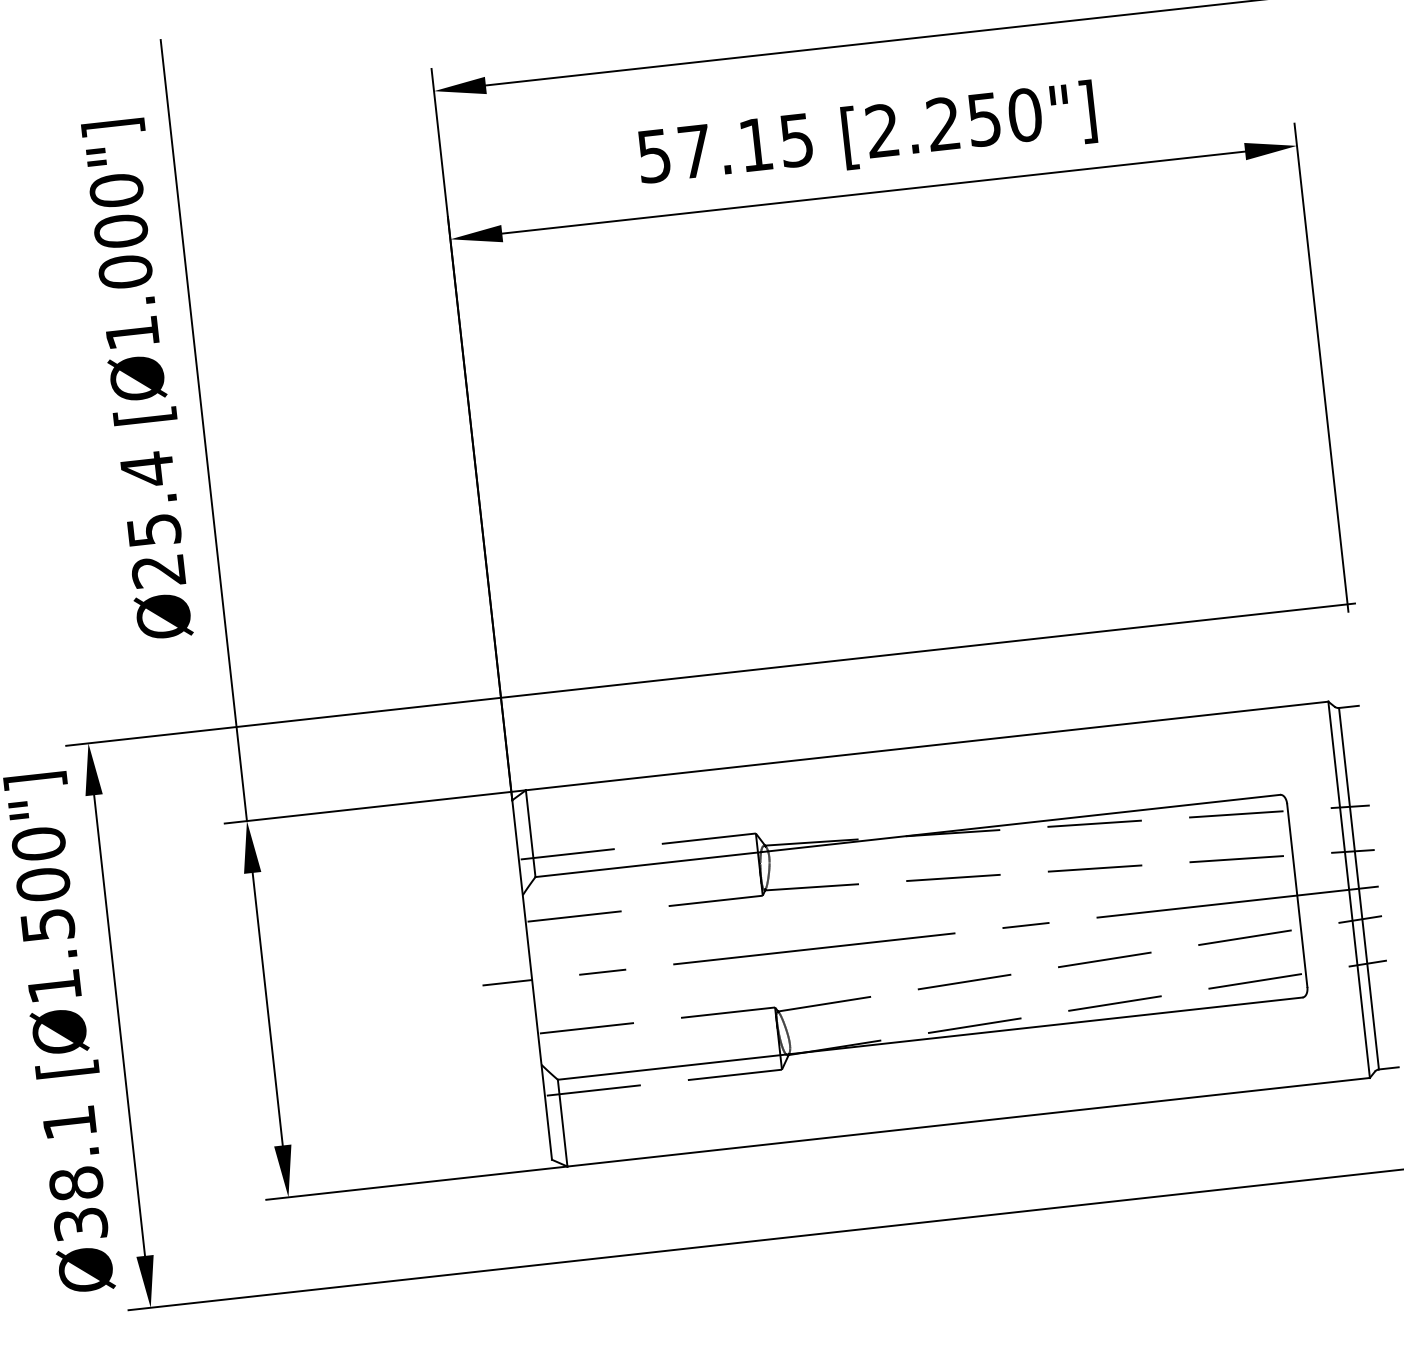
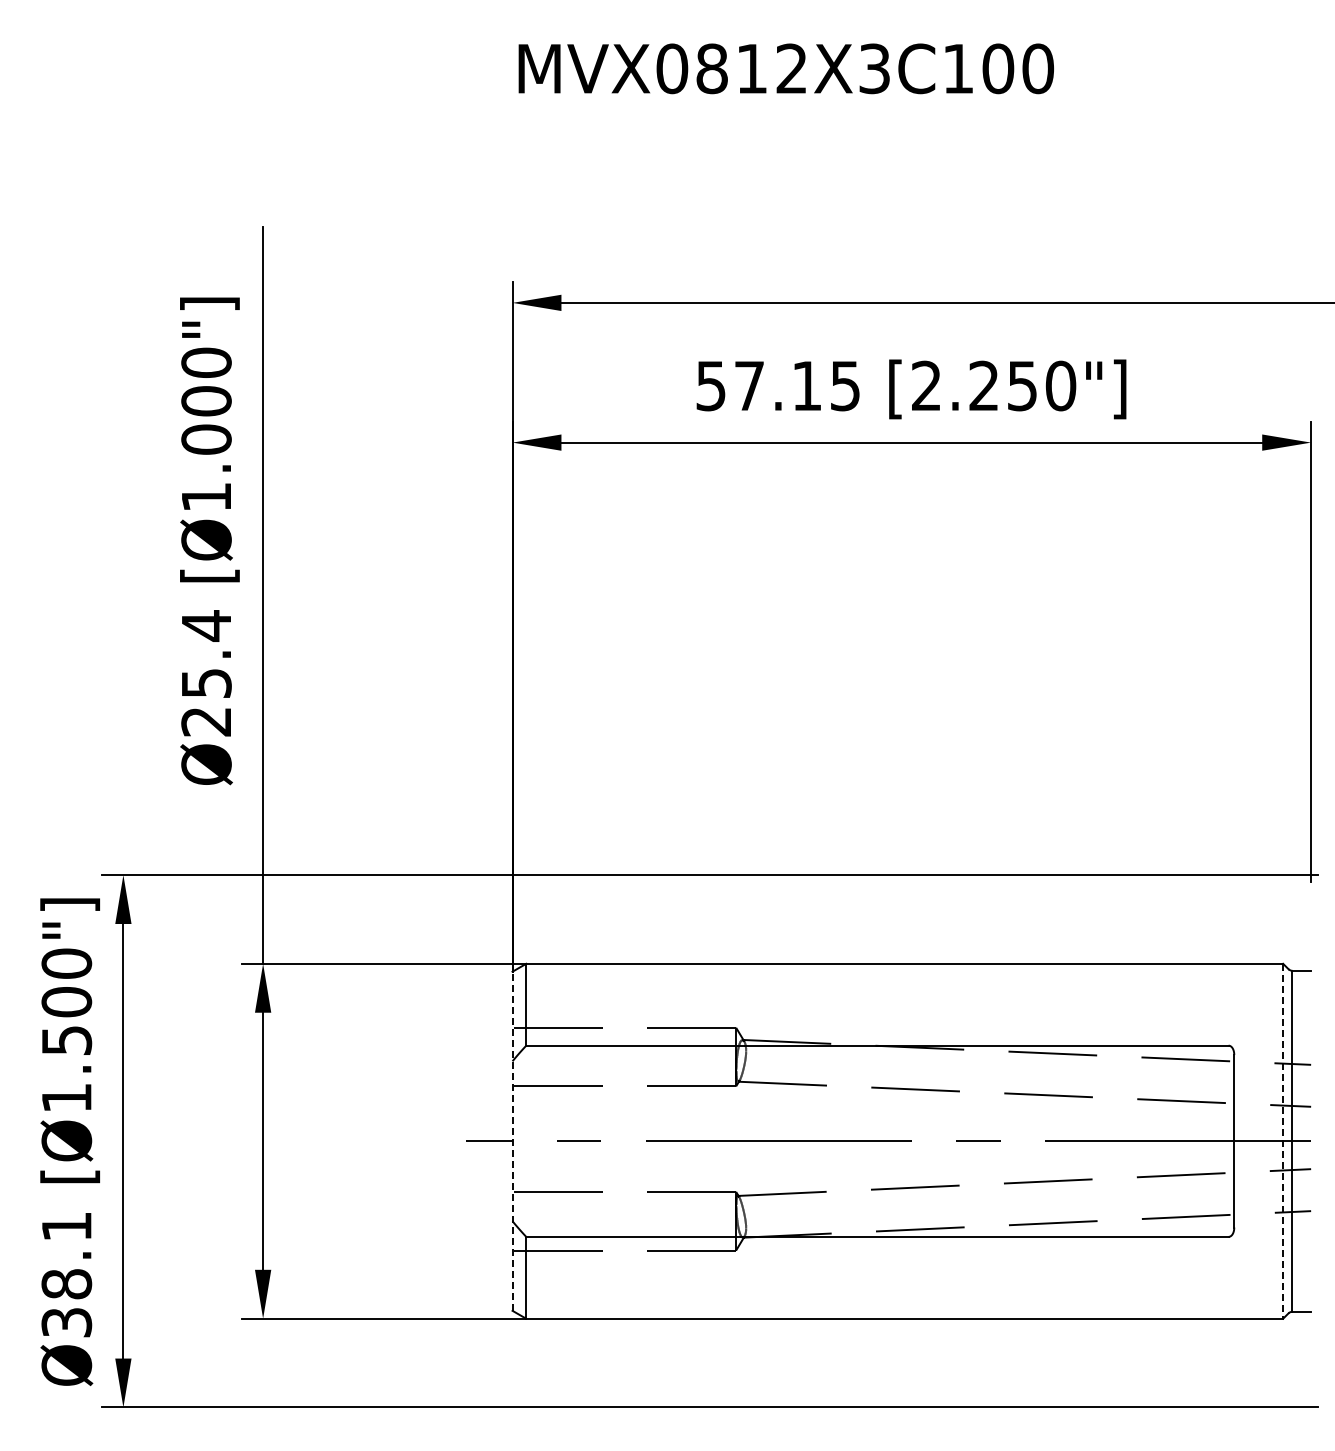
line: (1349, 890) -> (1283, 1141), solid -> dashed
line: (532, 980) -> (512, 1141), solid -> dashed

